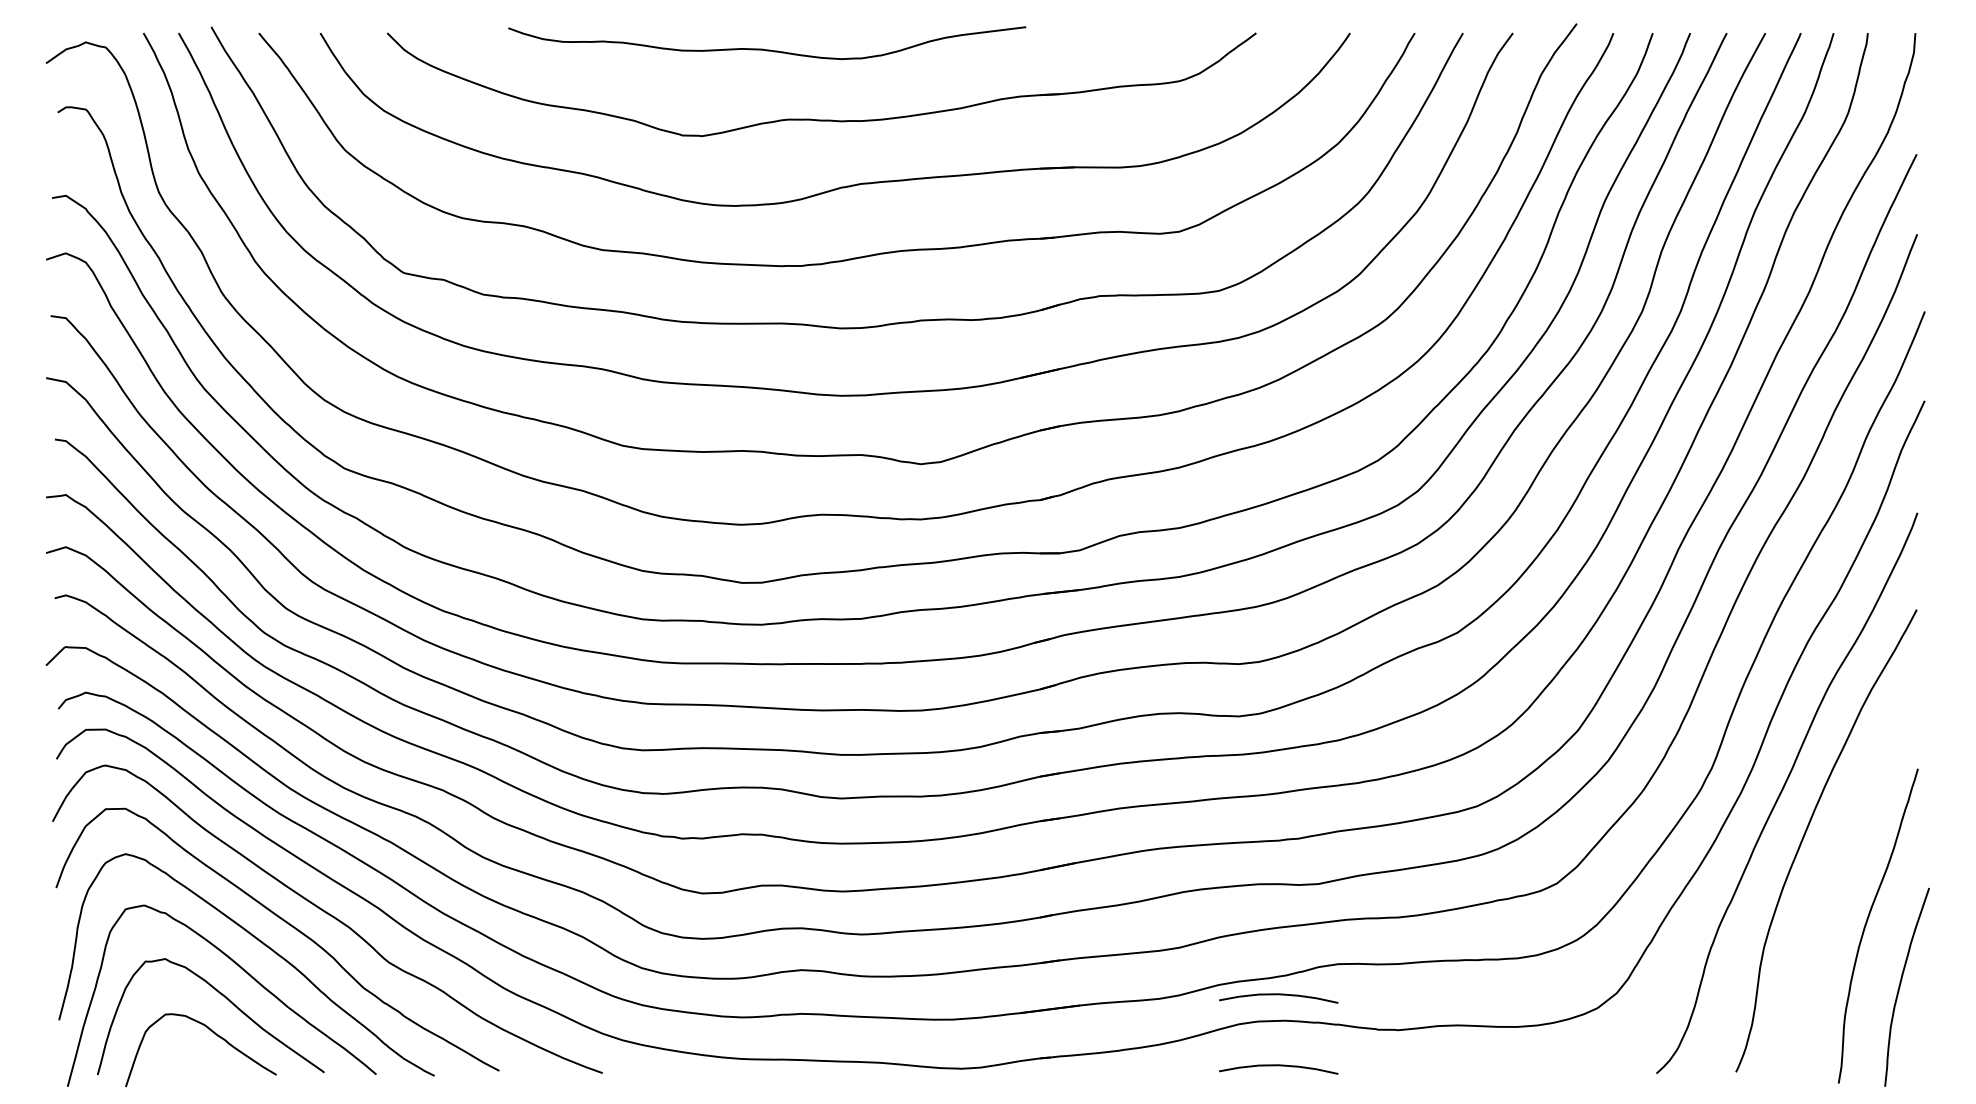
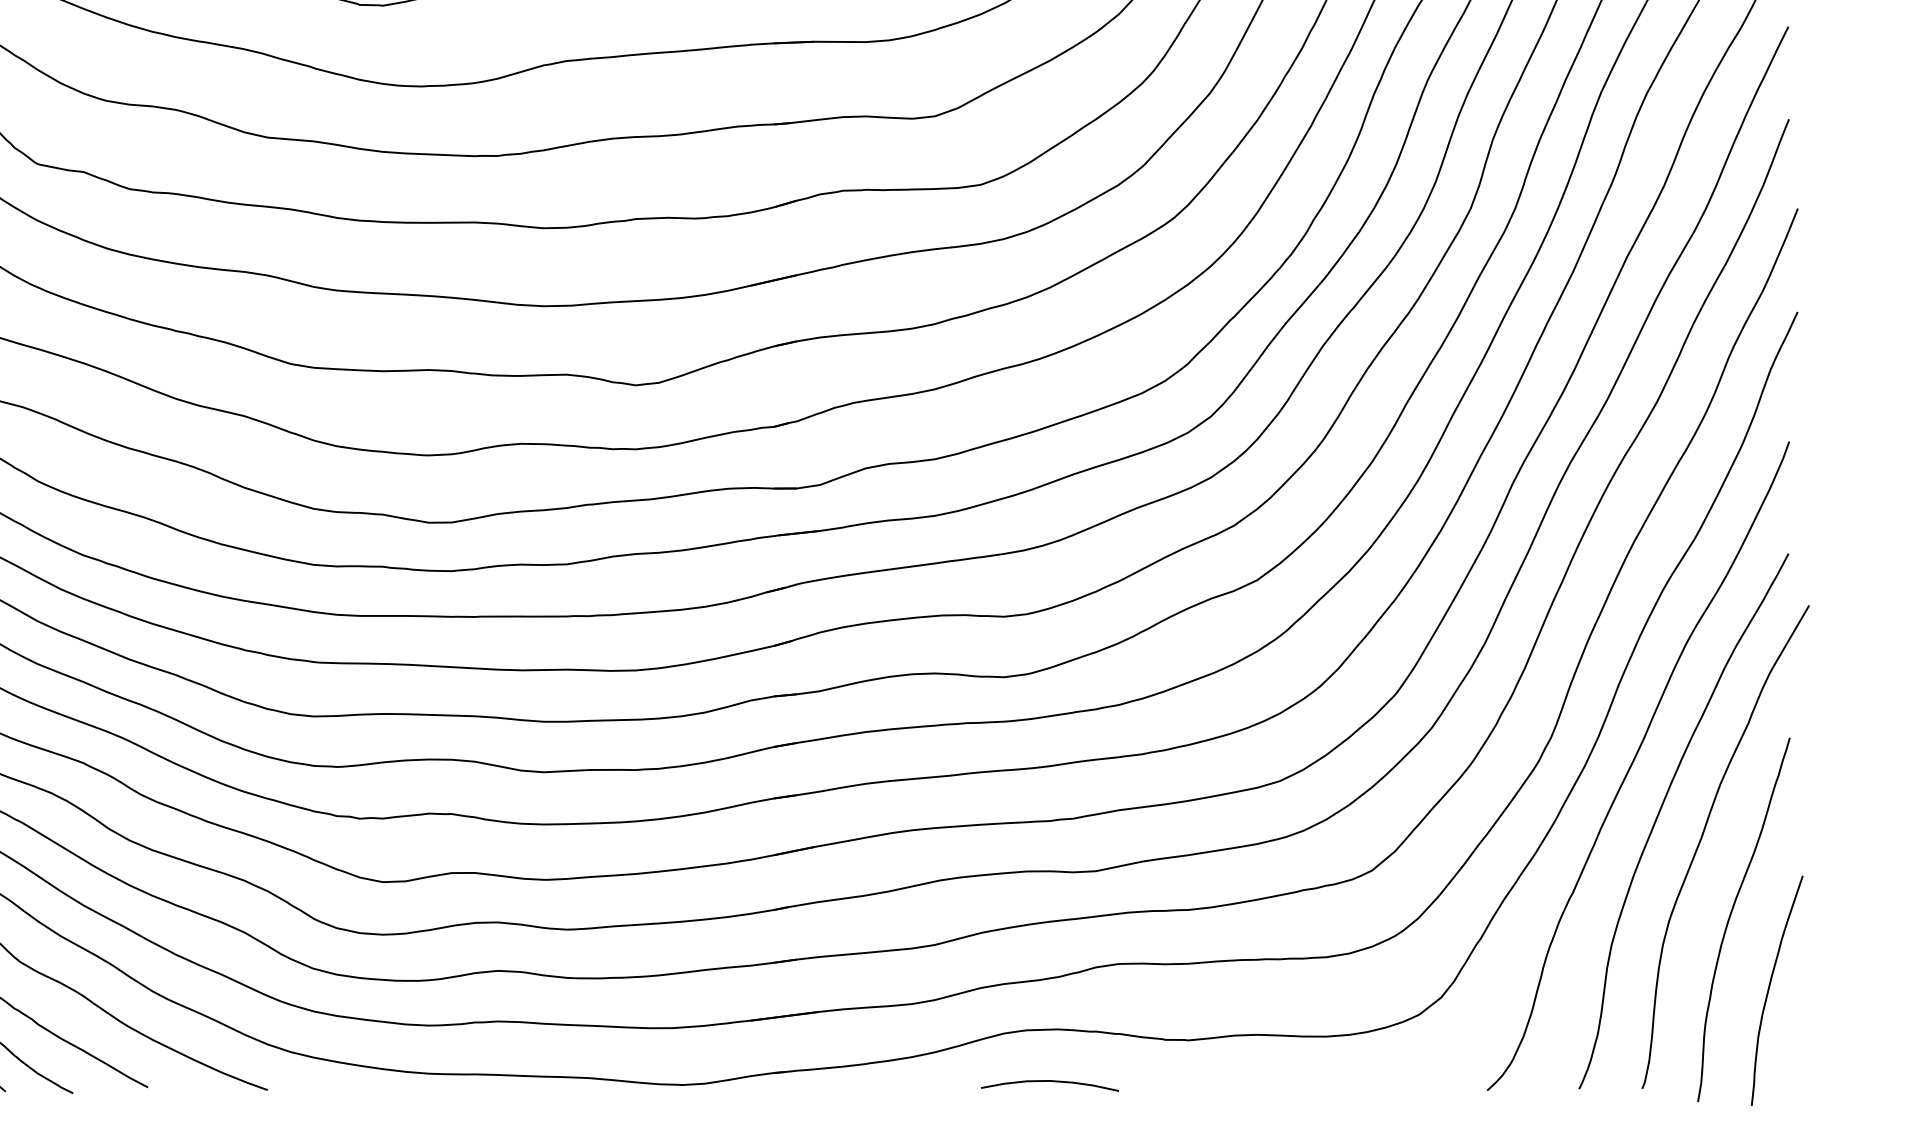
curve: (1842, 856) -> (1702, 839), added
curve: (1278, 995) -> (1049, 1000), removed

